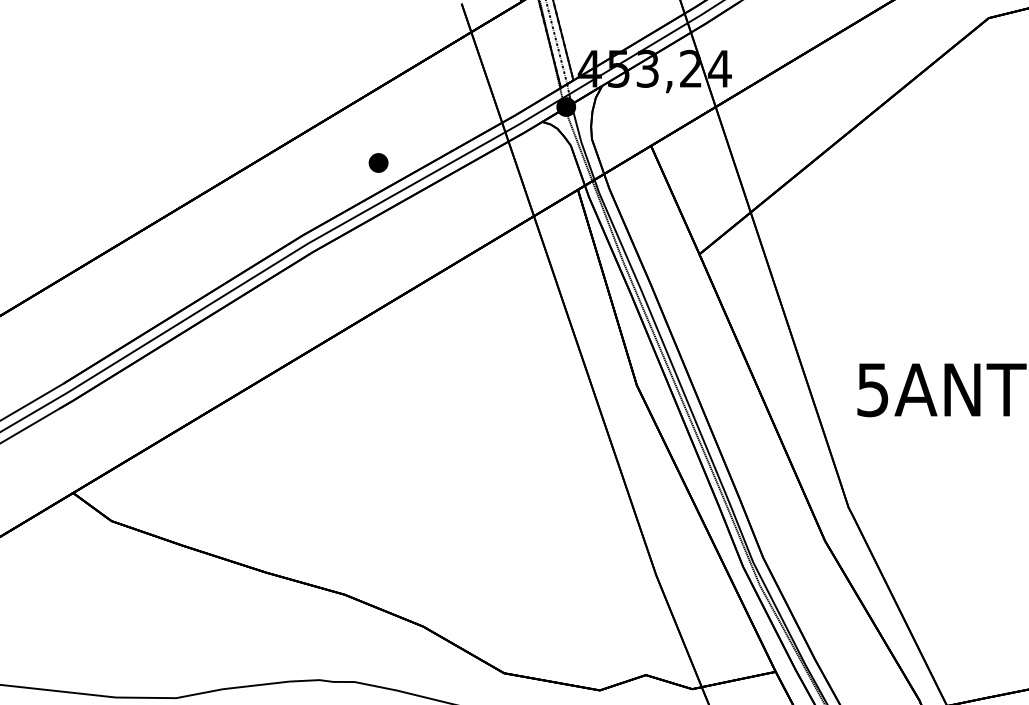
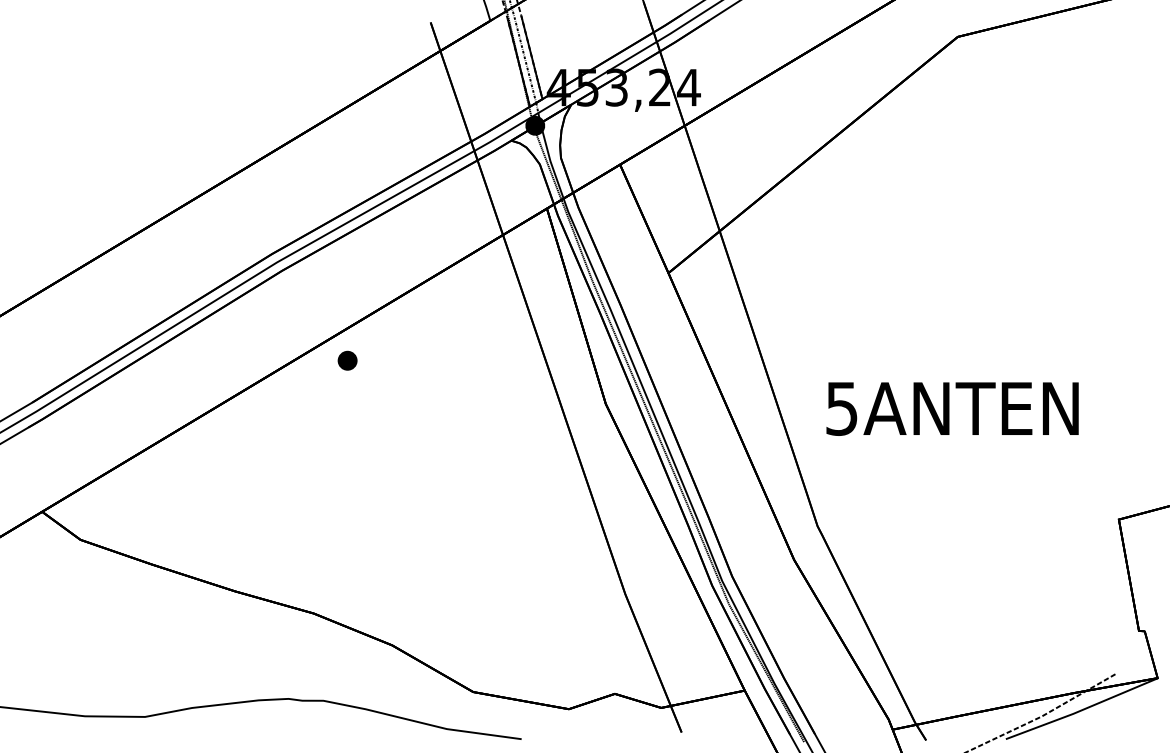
part: (378, 162) -> (347, 360), moved

